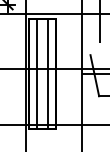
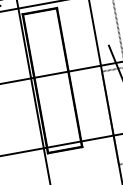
line: (36, 74) -> (45, 82), removed
line: (47, 74) -> (59, 79), removed

